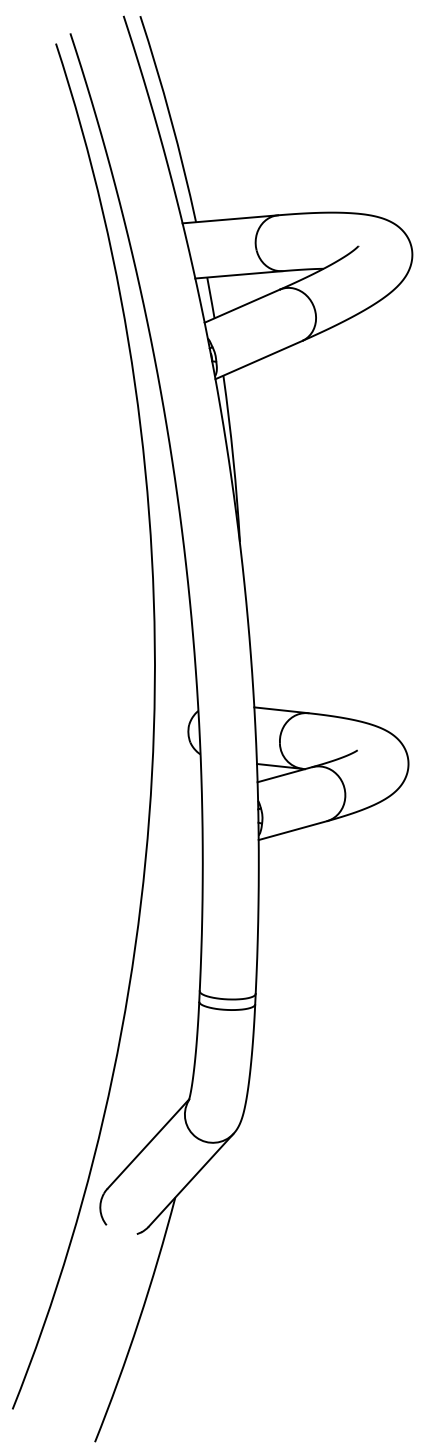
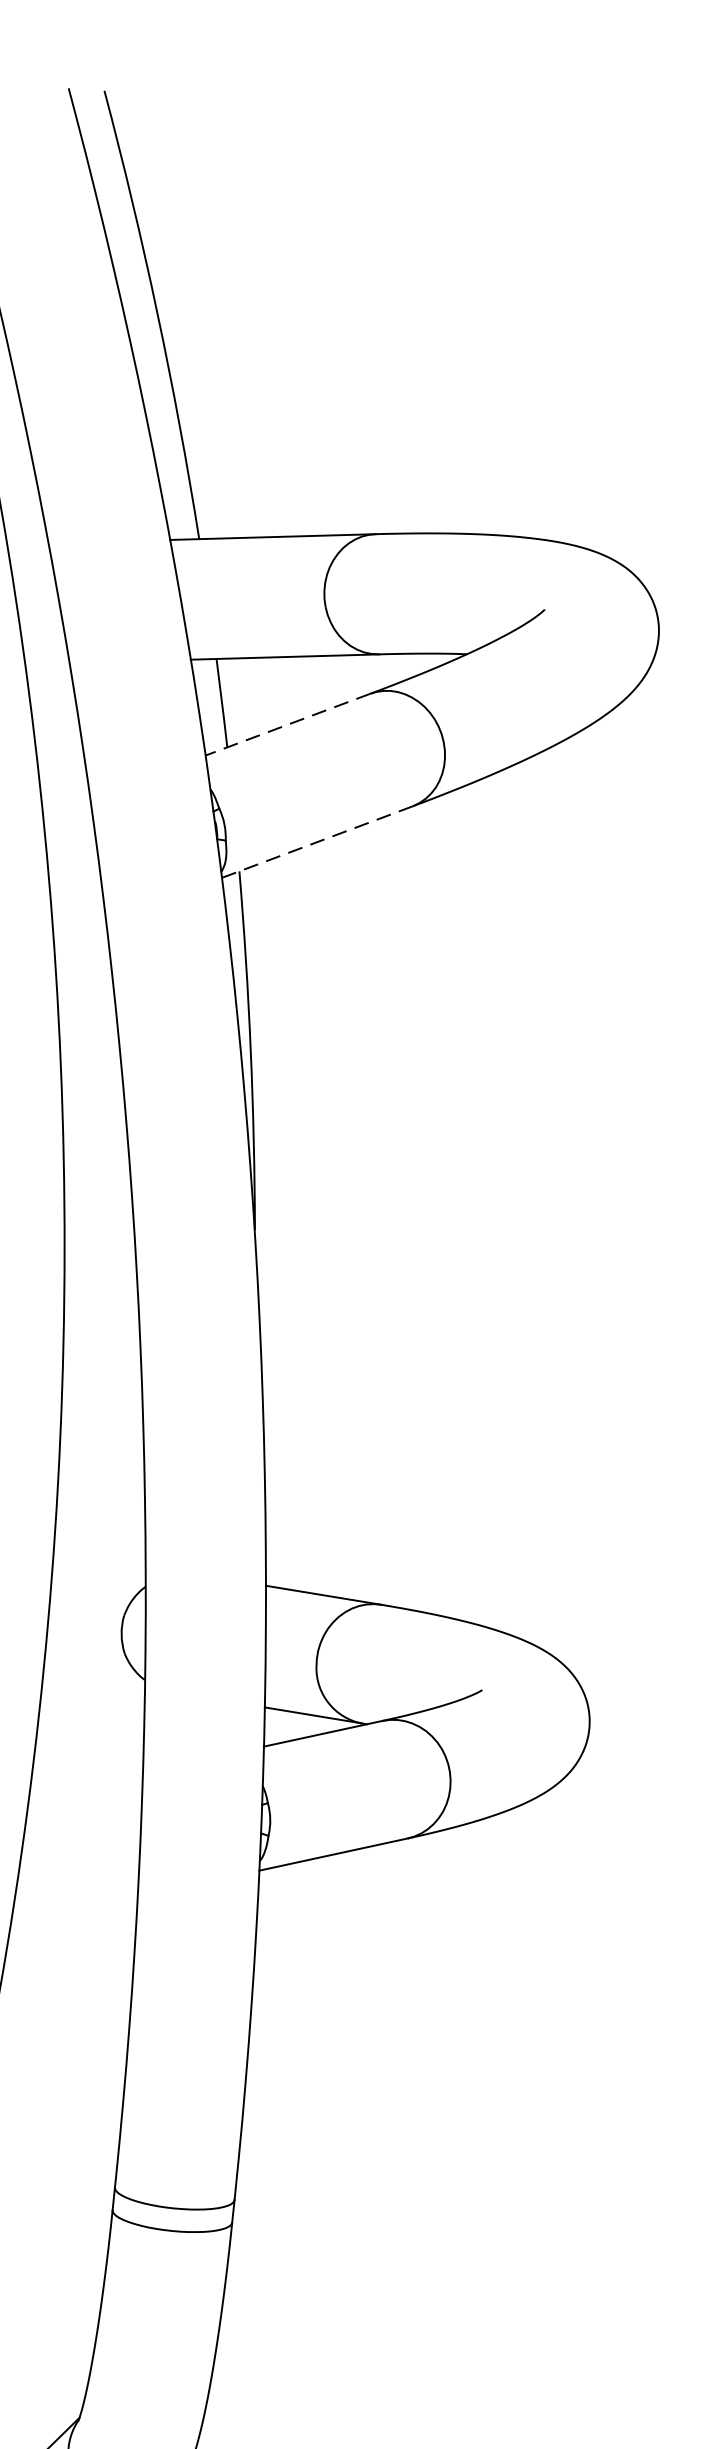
line: (241, 306) -> (286, 725), solid -> dashed
line: (259, 359) -> (318, 840), solid -> dashed

